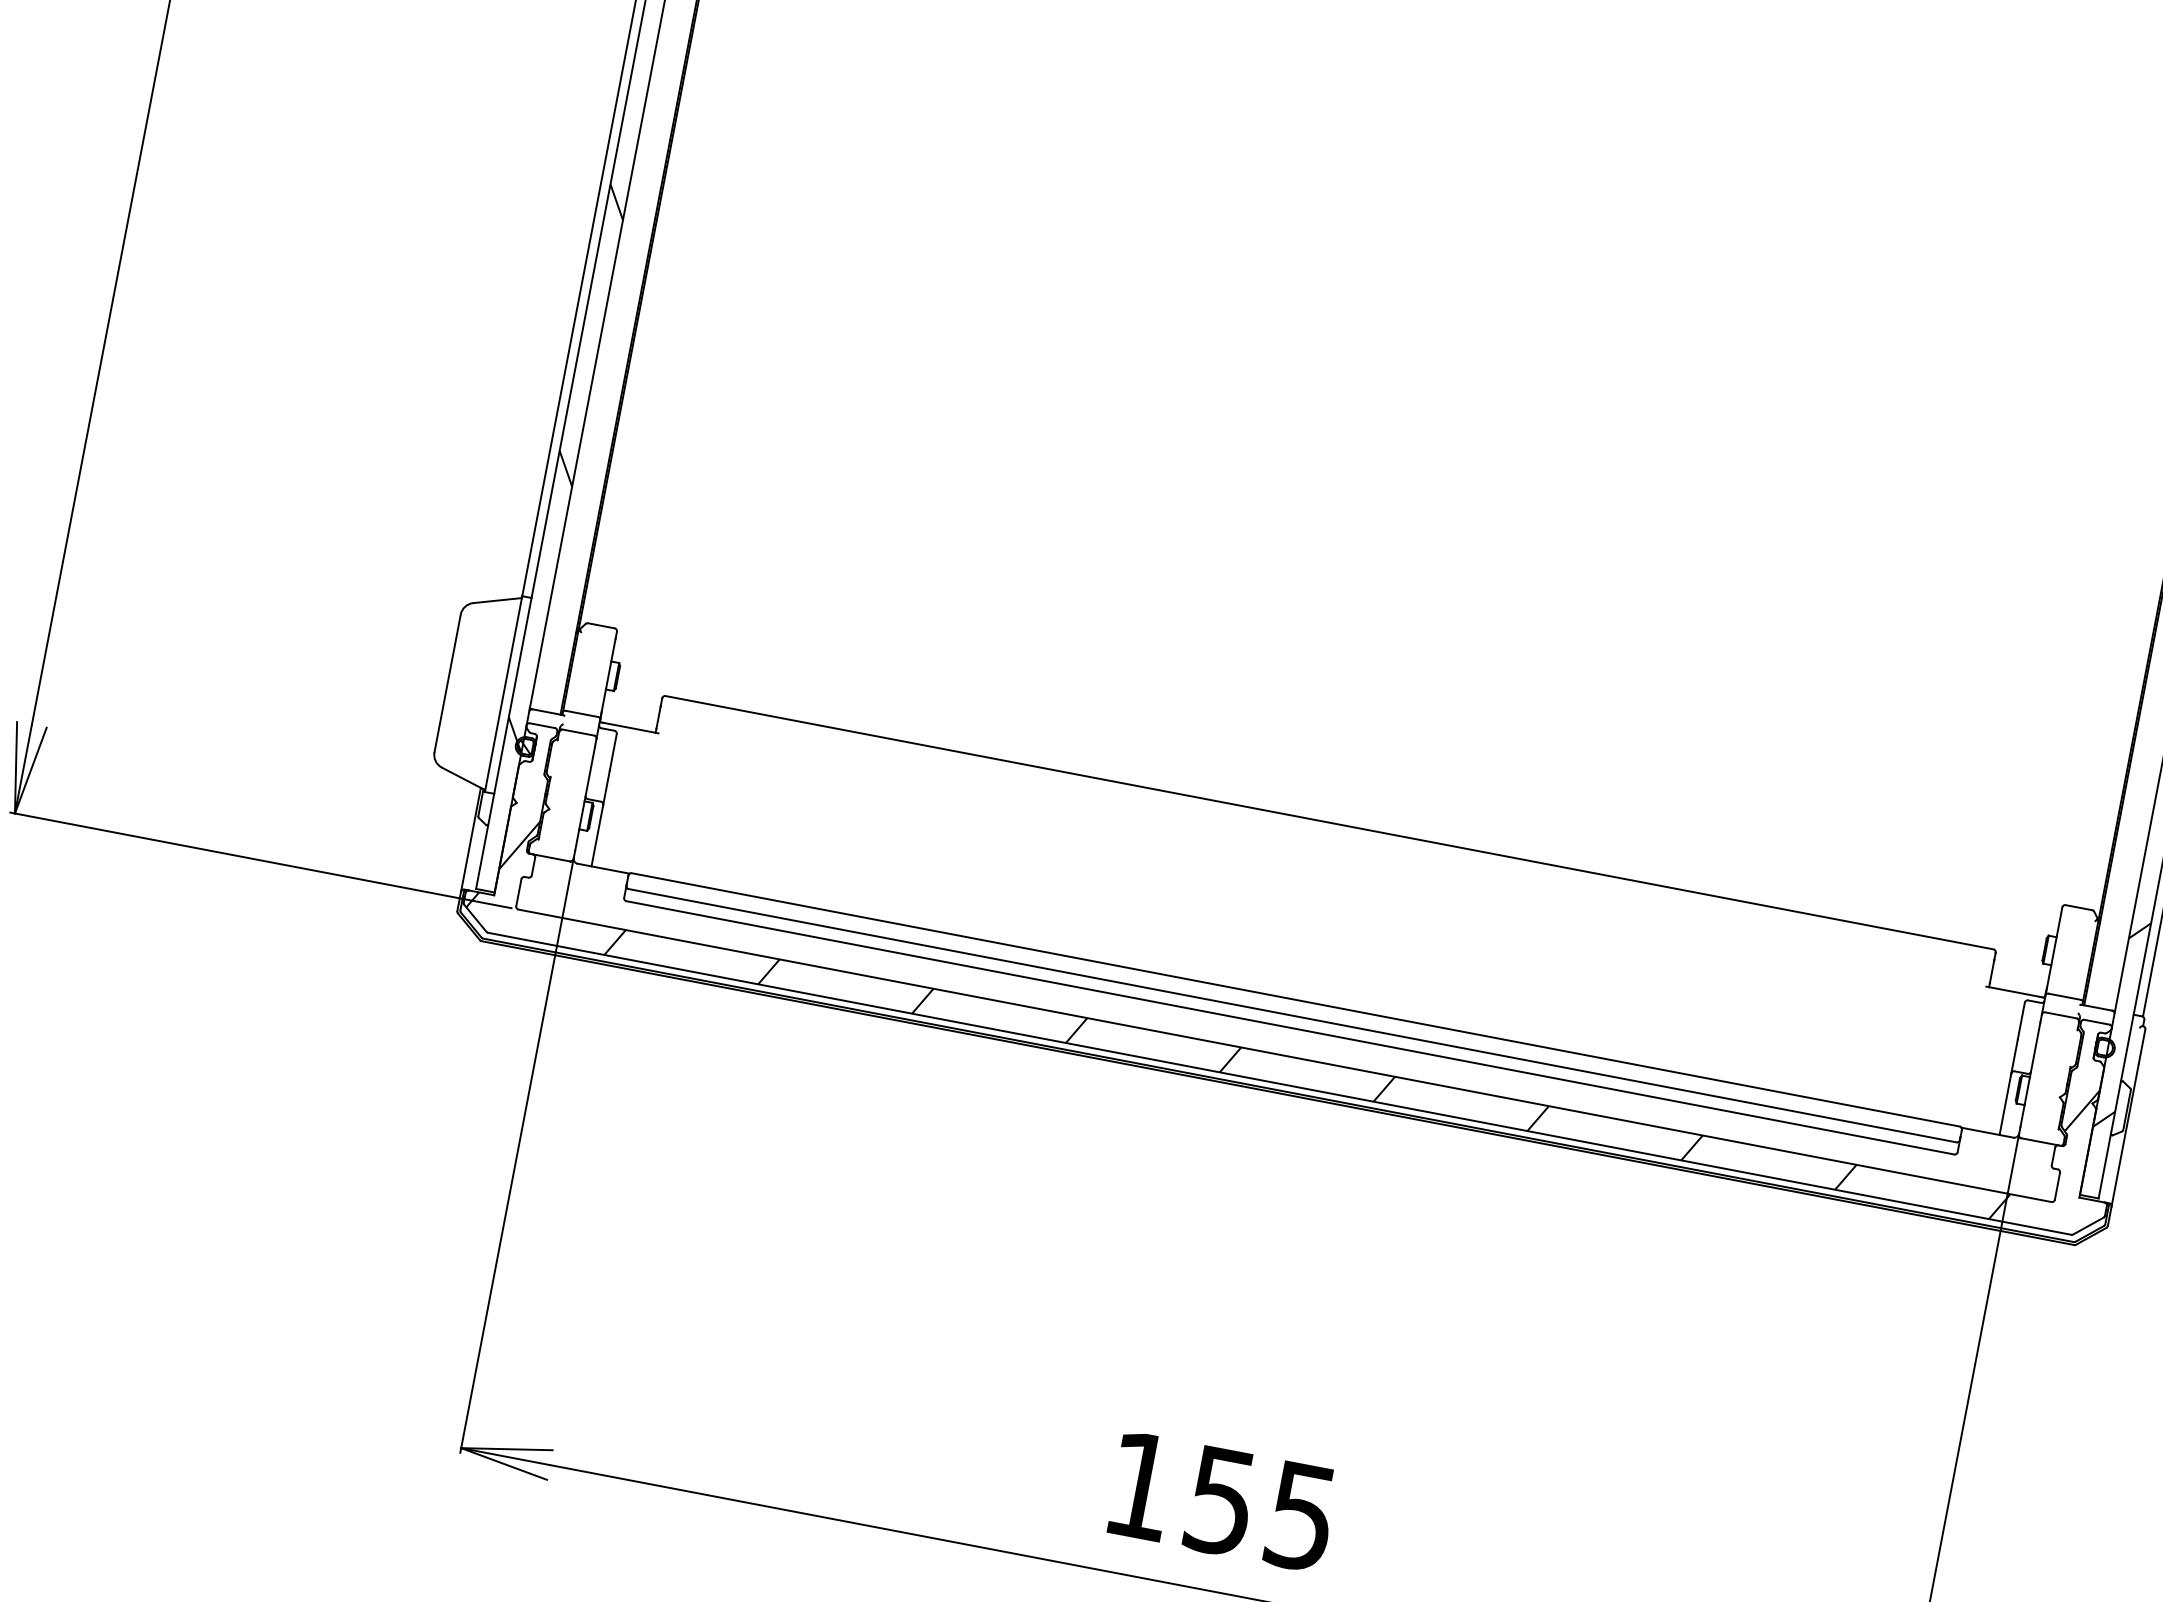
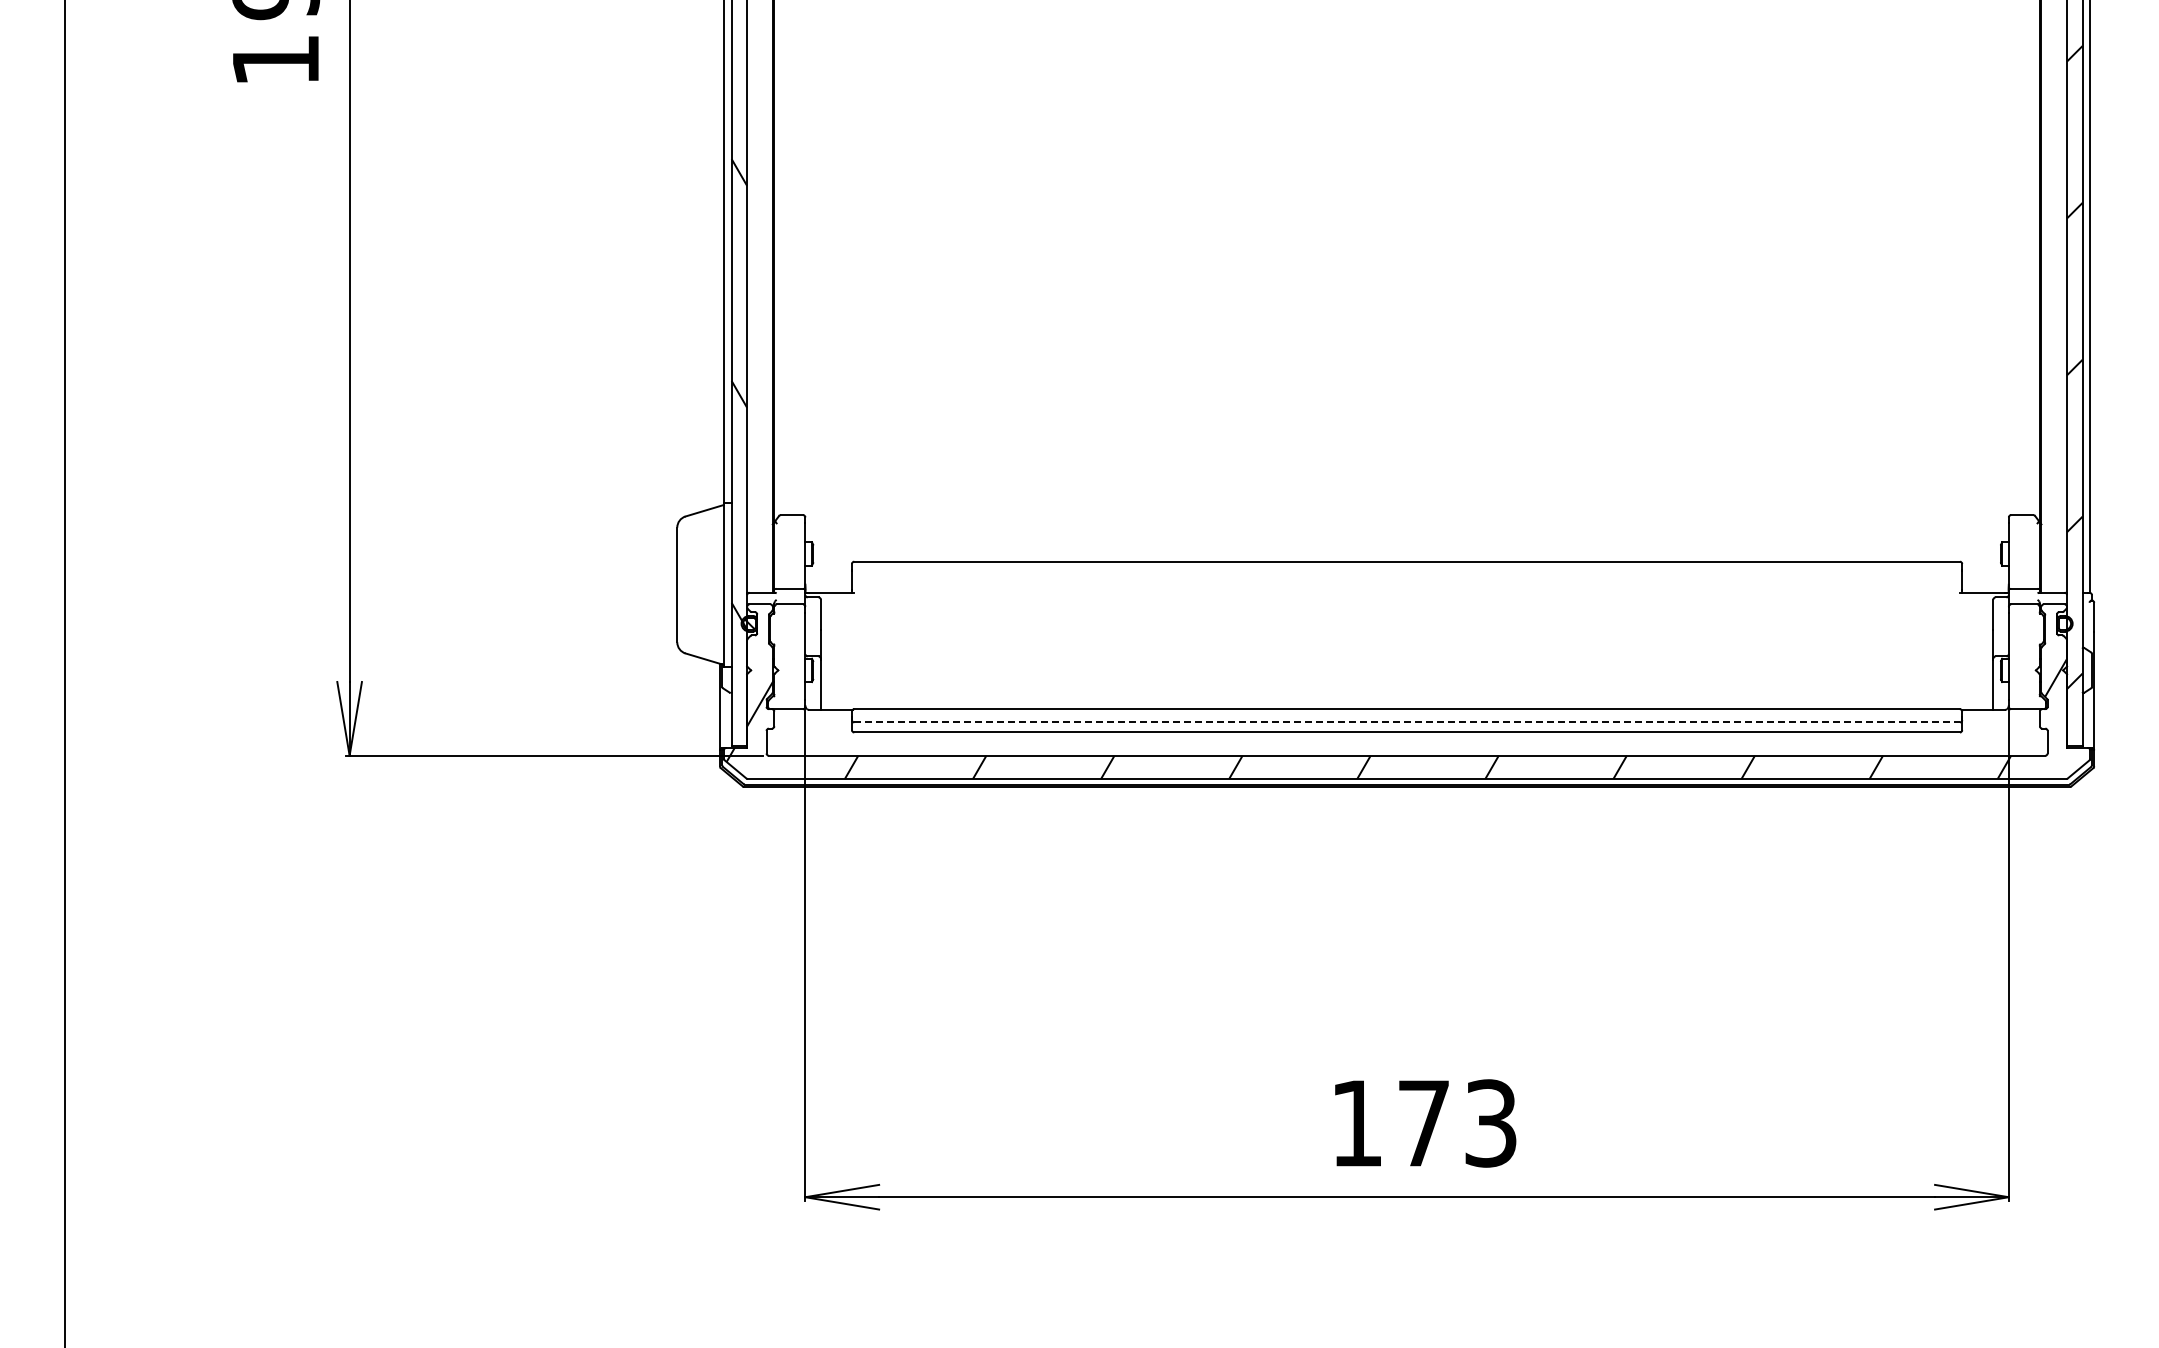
line: (1293, 1015) -> (1407, 722), solid -> dashed
text: (1261, 1508) -> (1457, 1123), 155 -> 173

